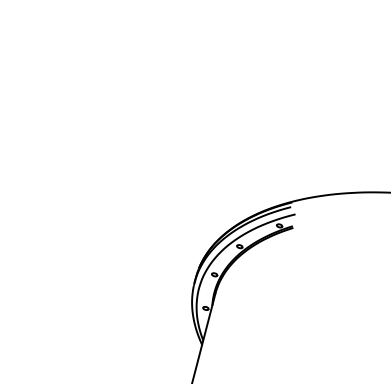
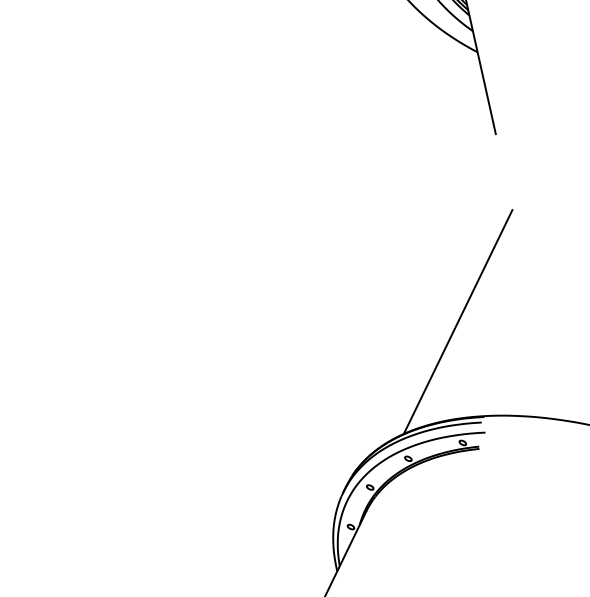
line: (256, 132) -> (457, 321), added

